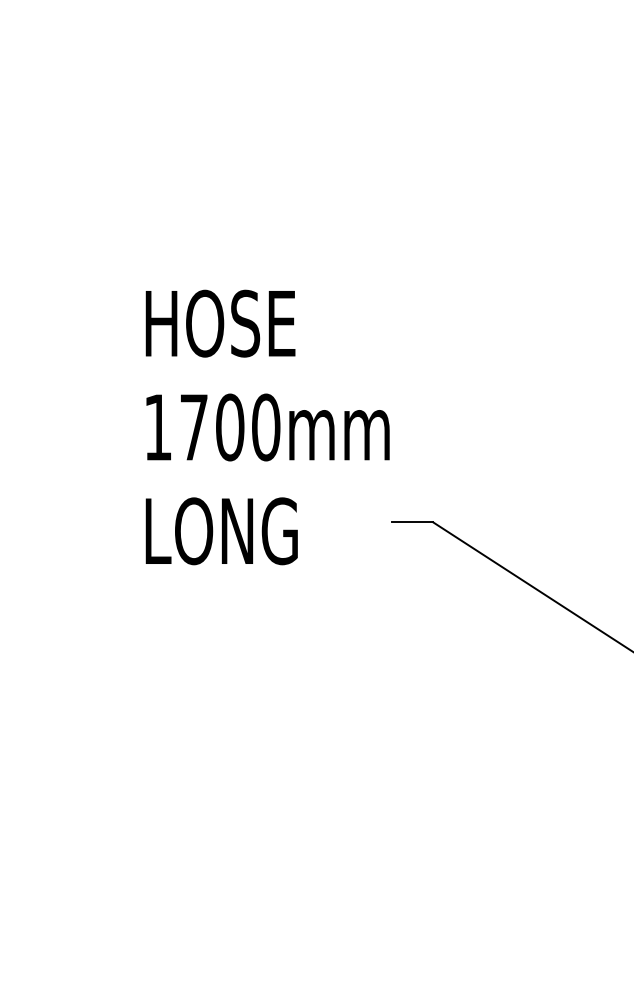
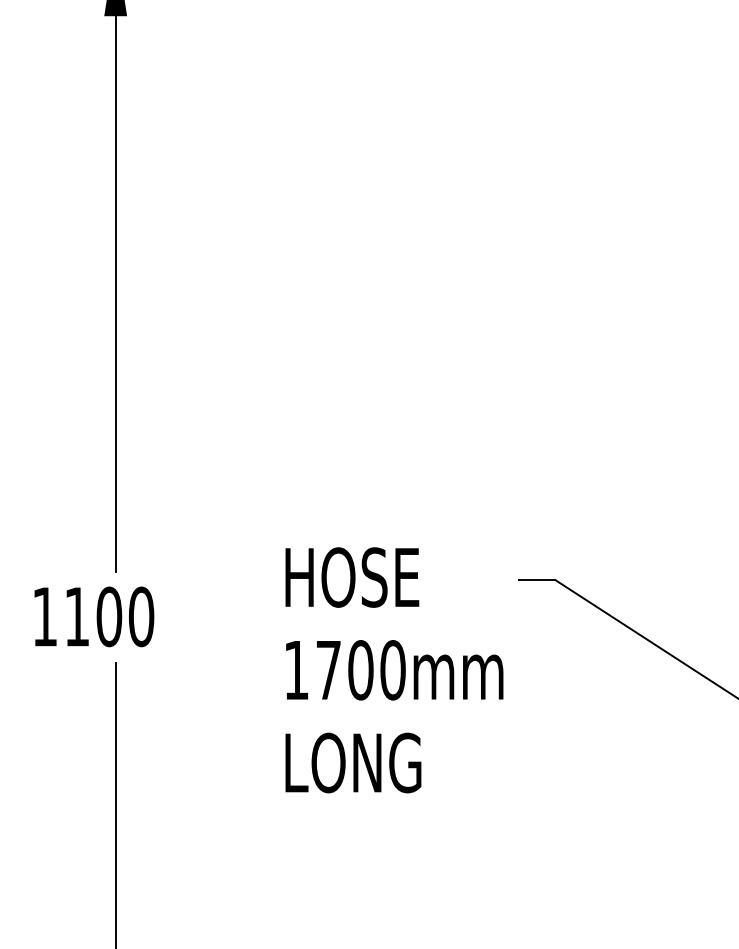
text: (267, 427) -> (394, 670), moved

